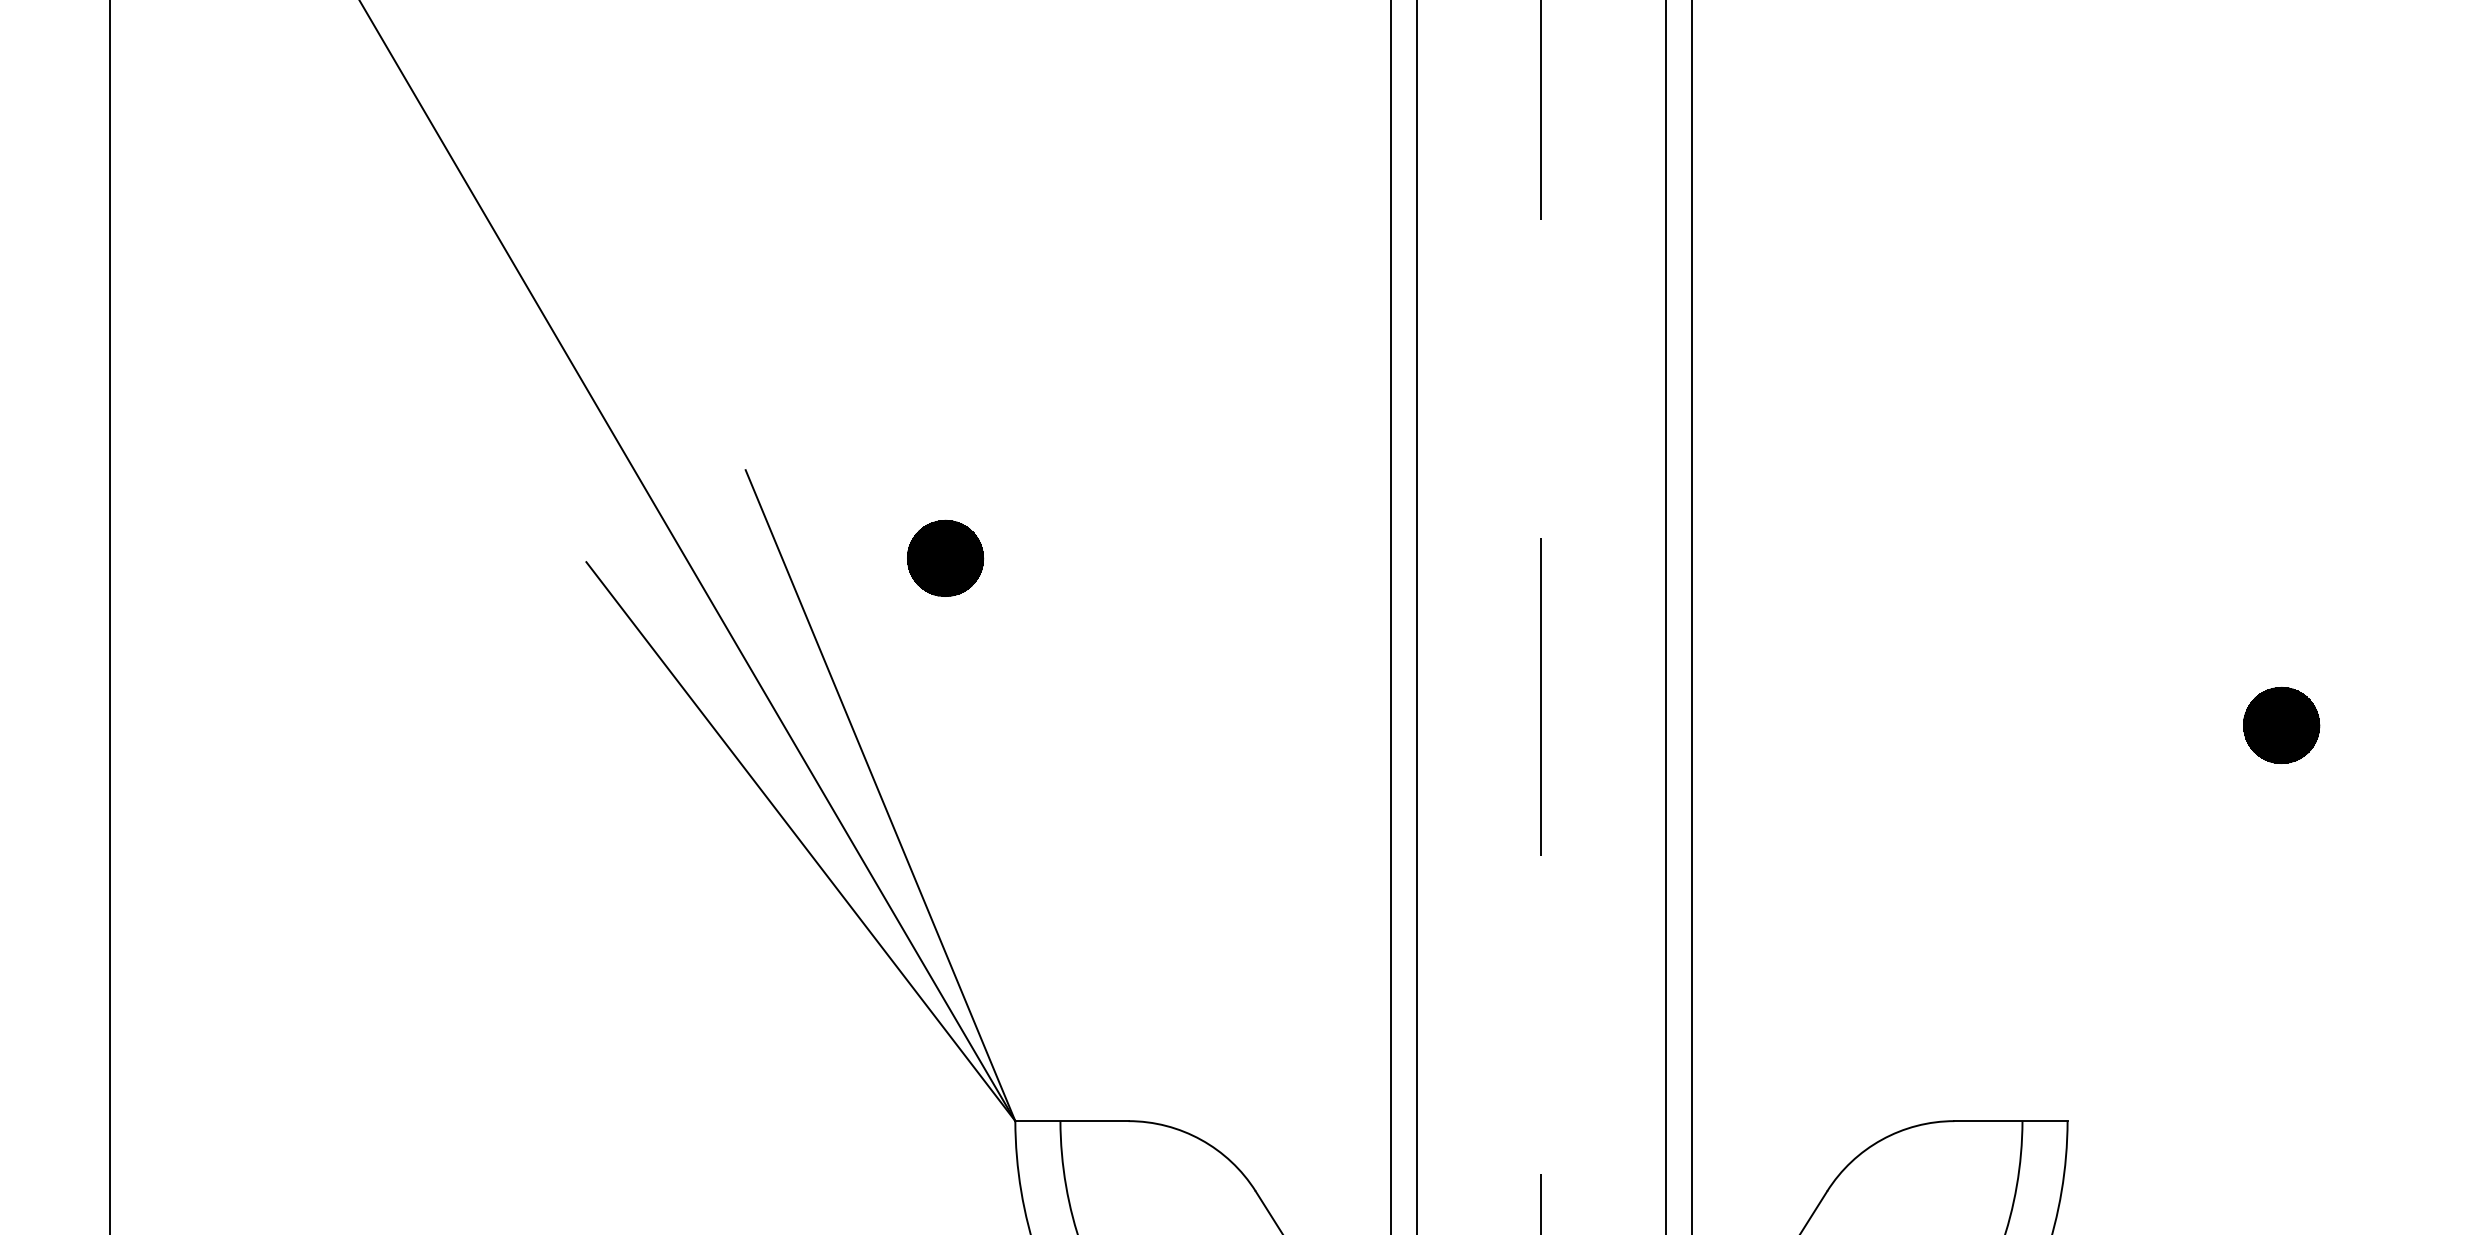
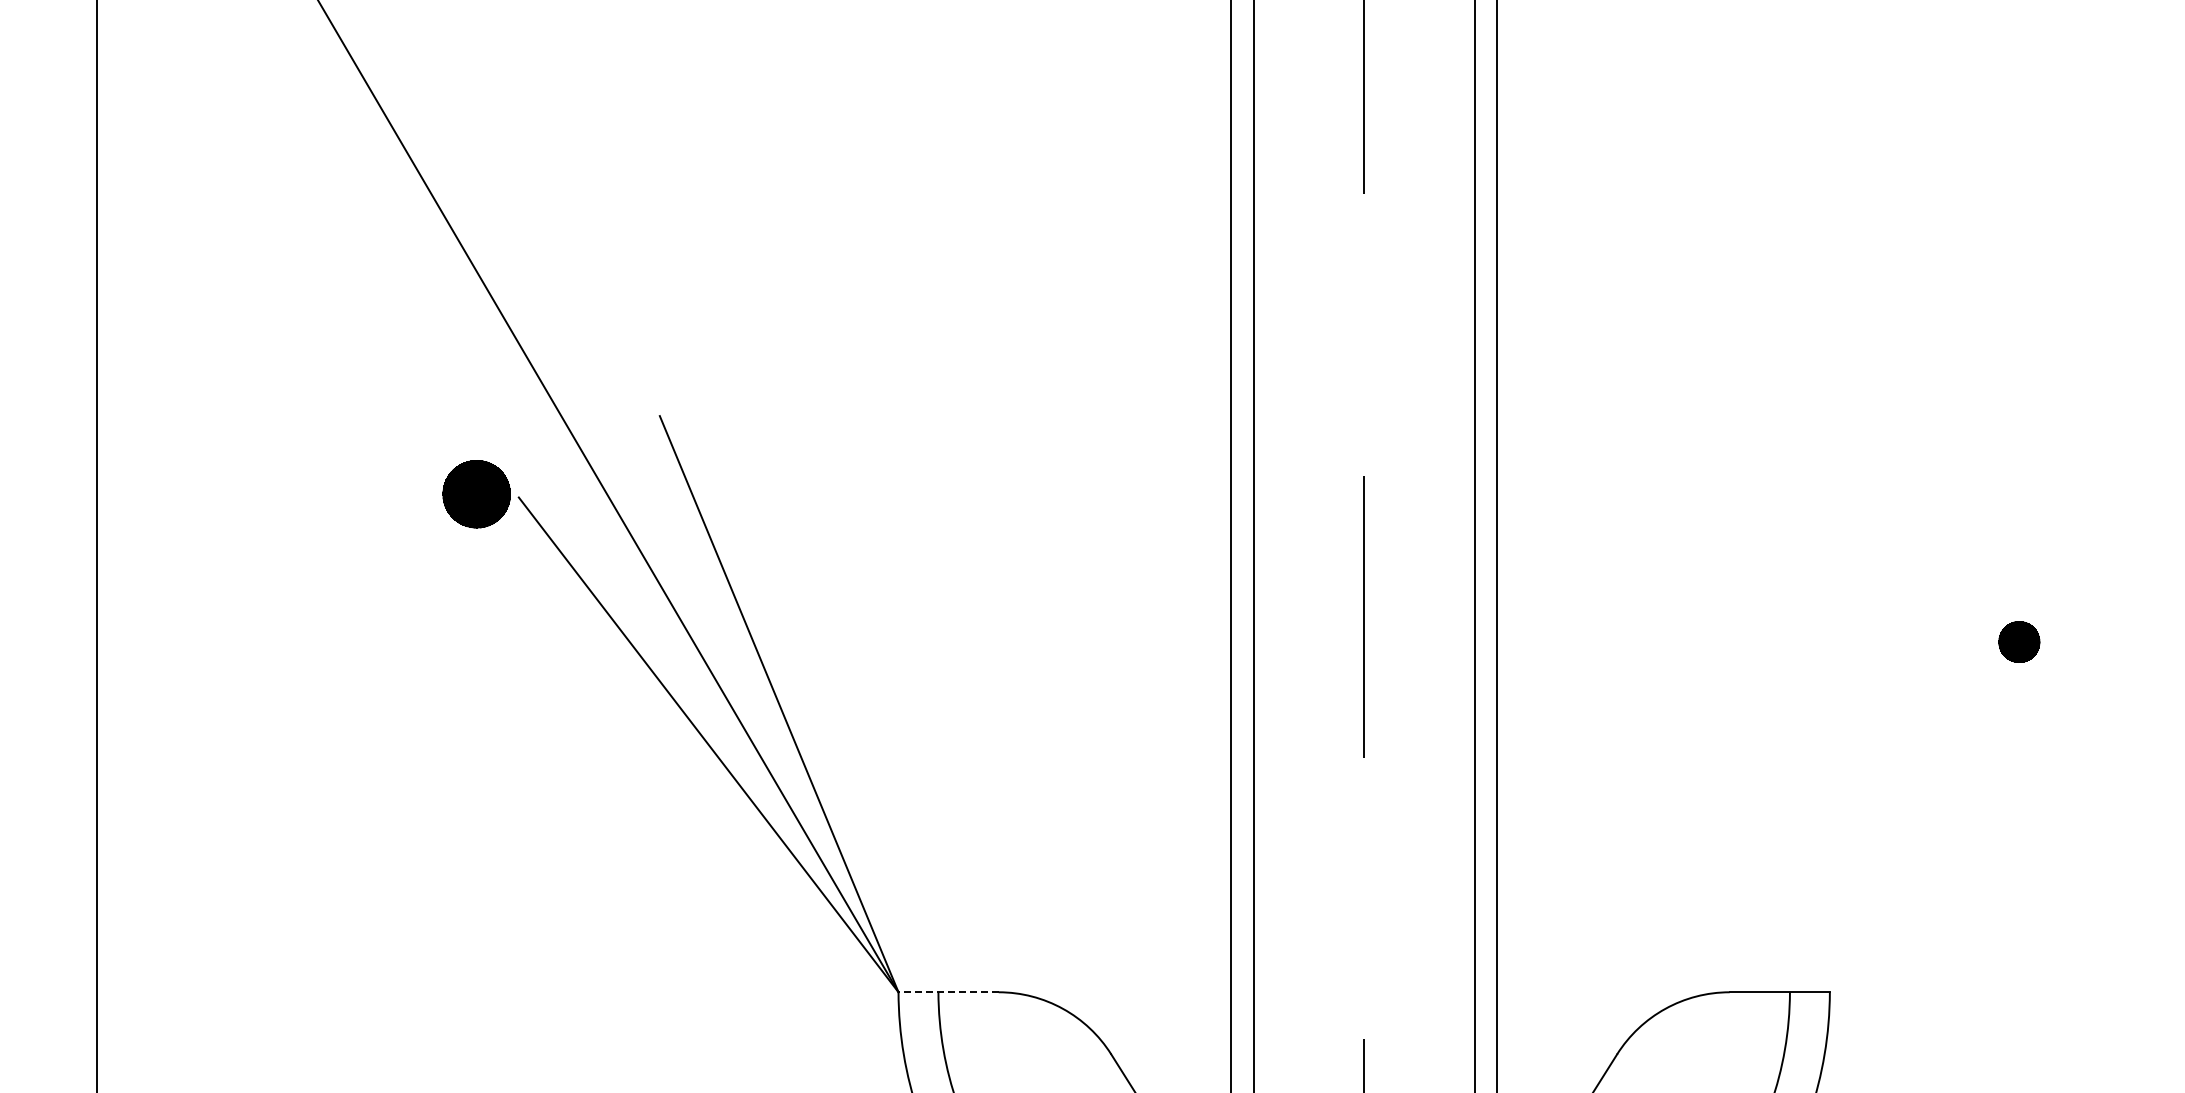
part: (945, 558) -> (476, 494), moved
part: (2281, 724) -> (2019, 641), size x0.6
line: (1071, 1121) -> (948, 992), solid -> dashed

